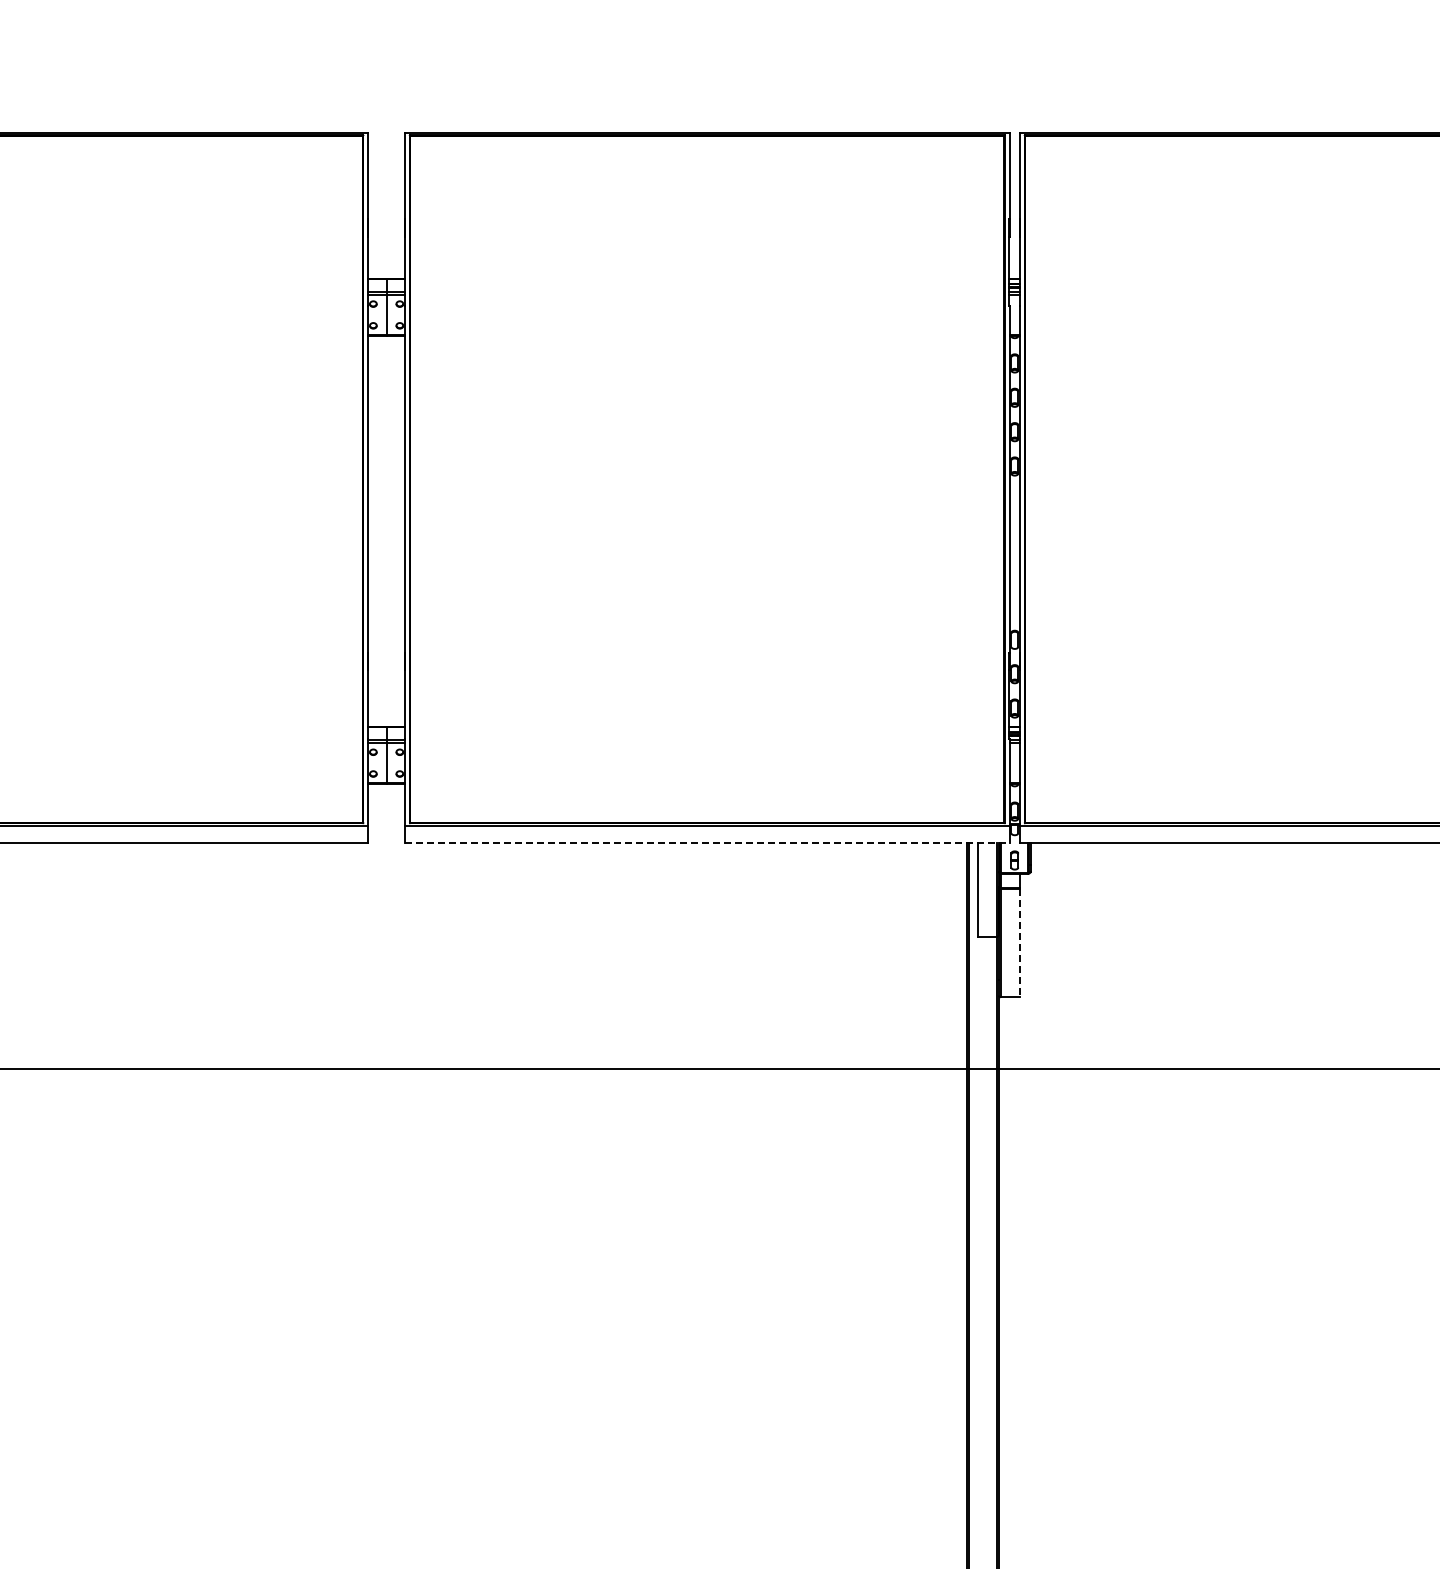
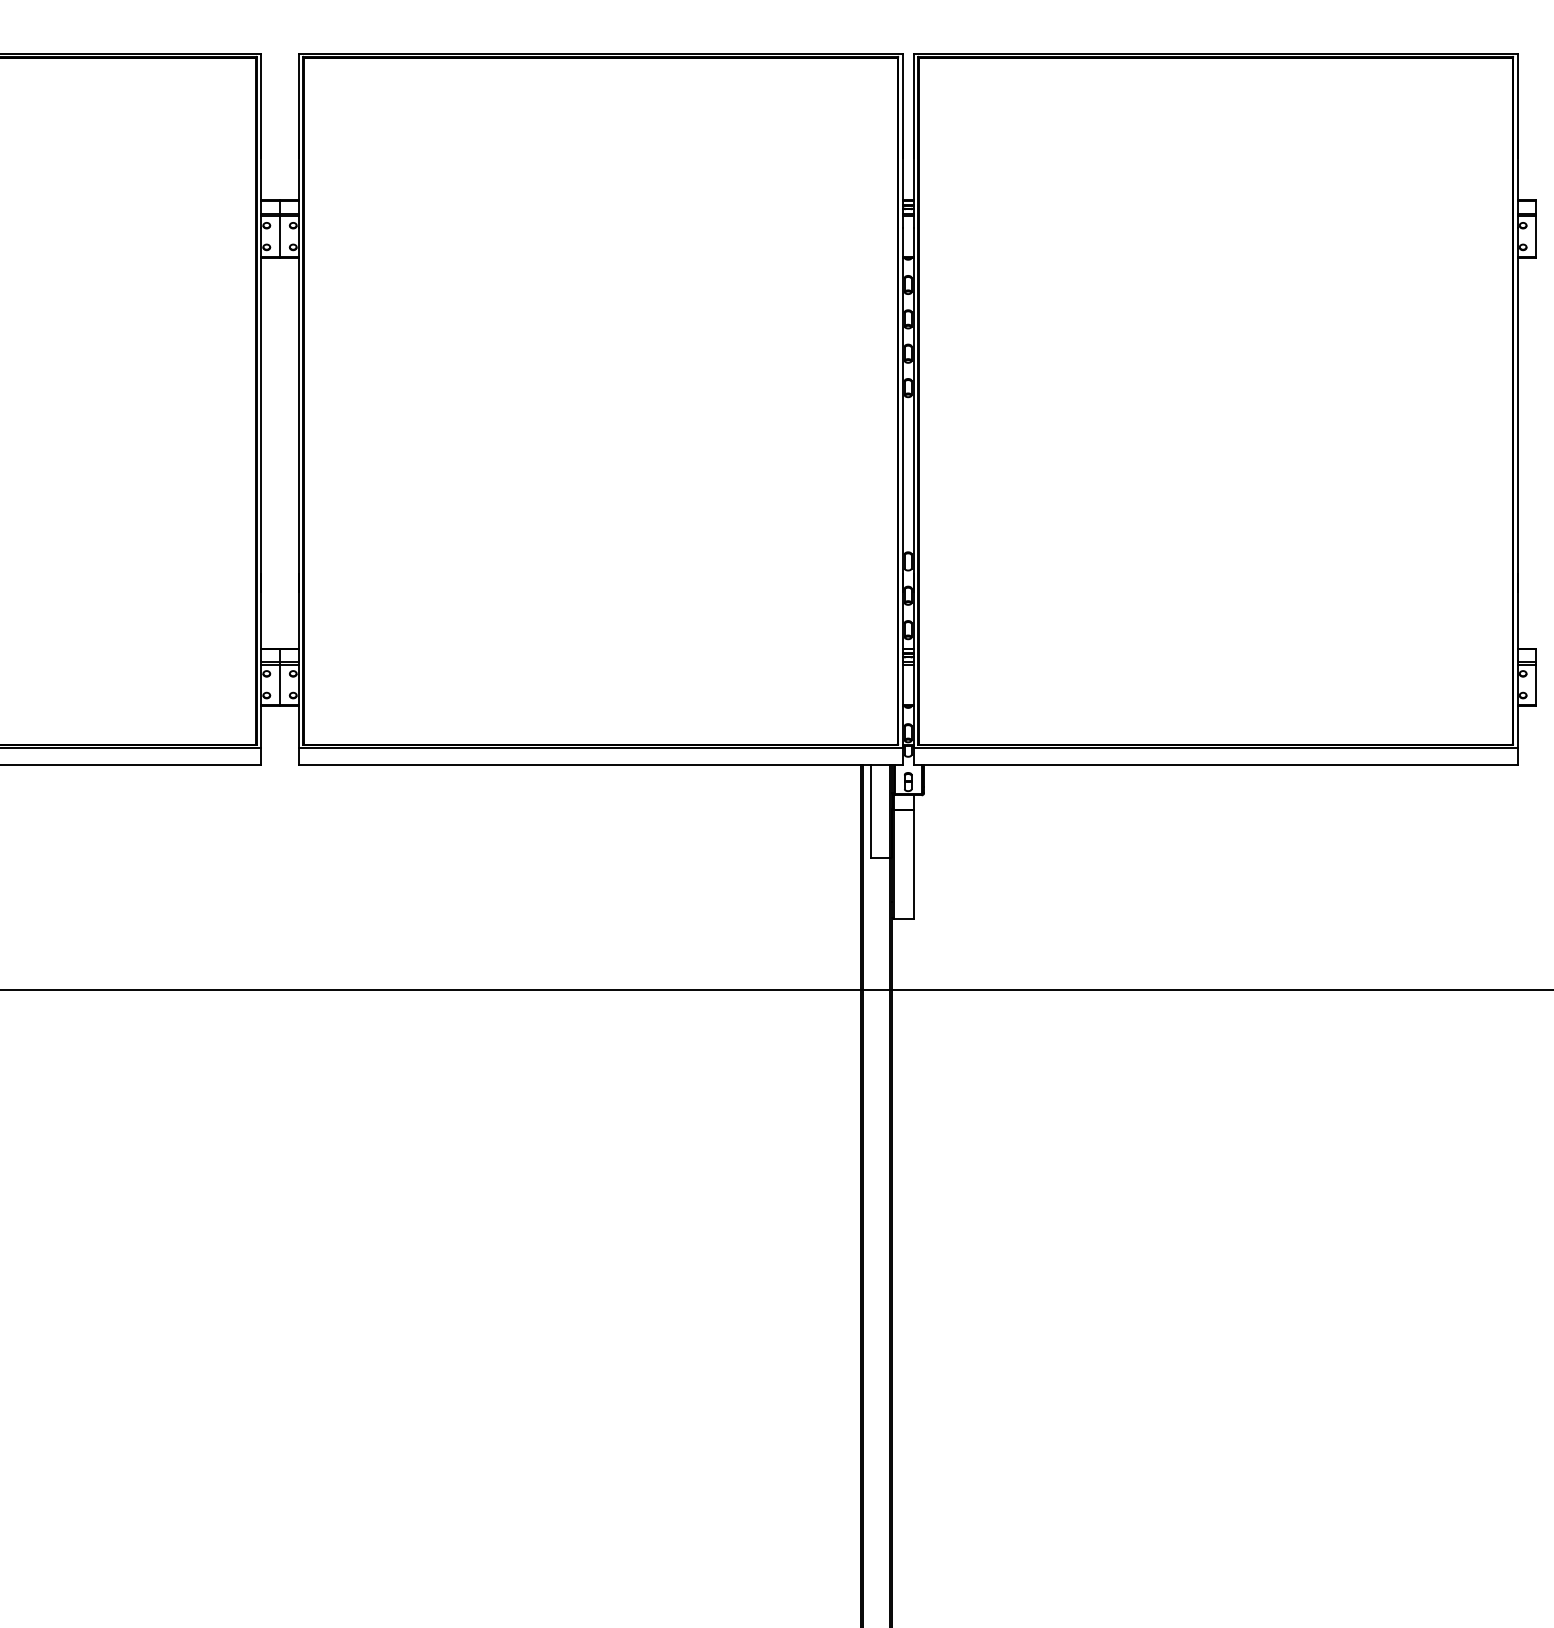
line: (708, 842) -> (601, 764), dashed -> solid
line: (1020, 943) -> (913, 865), dashed -> solid

